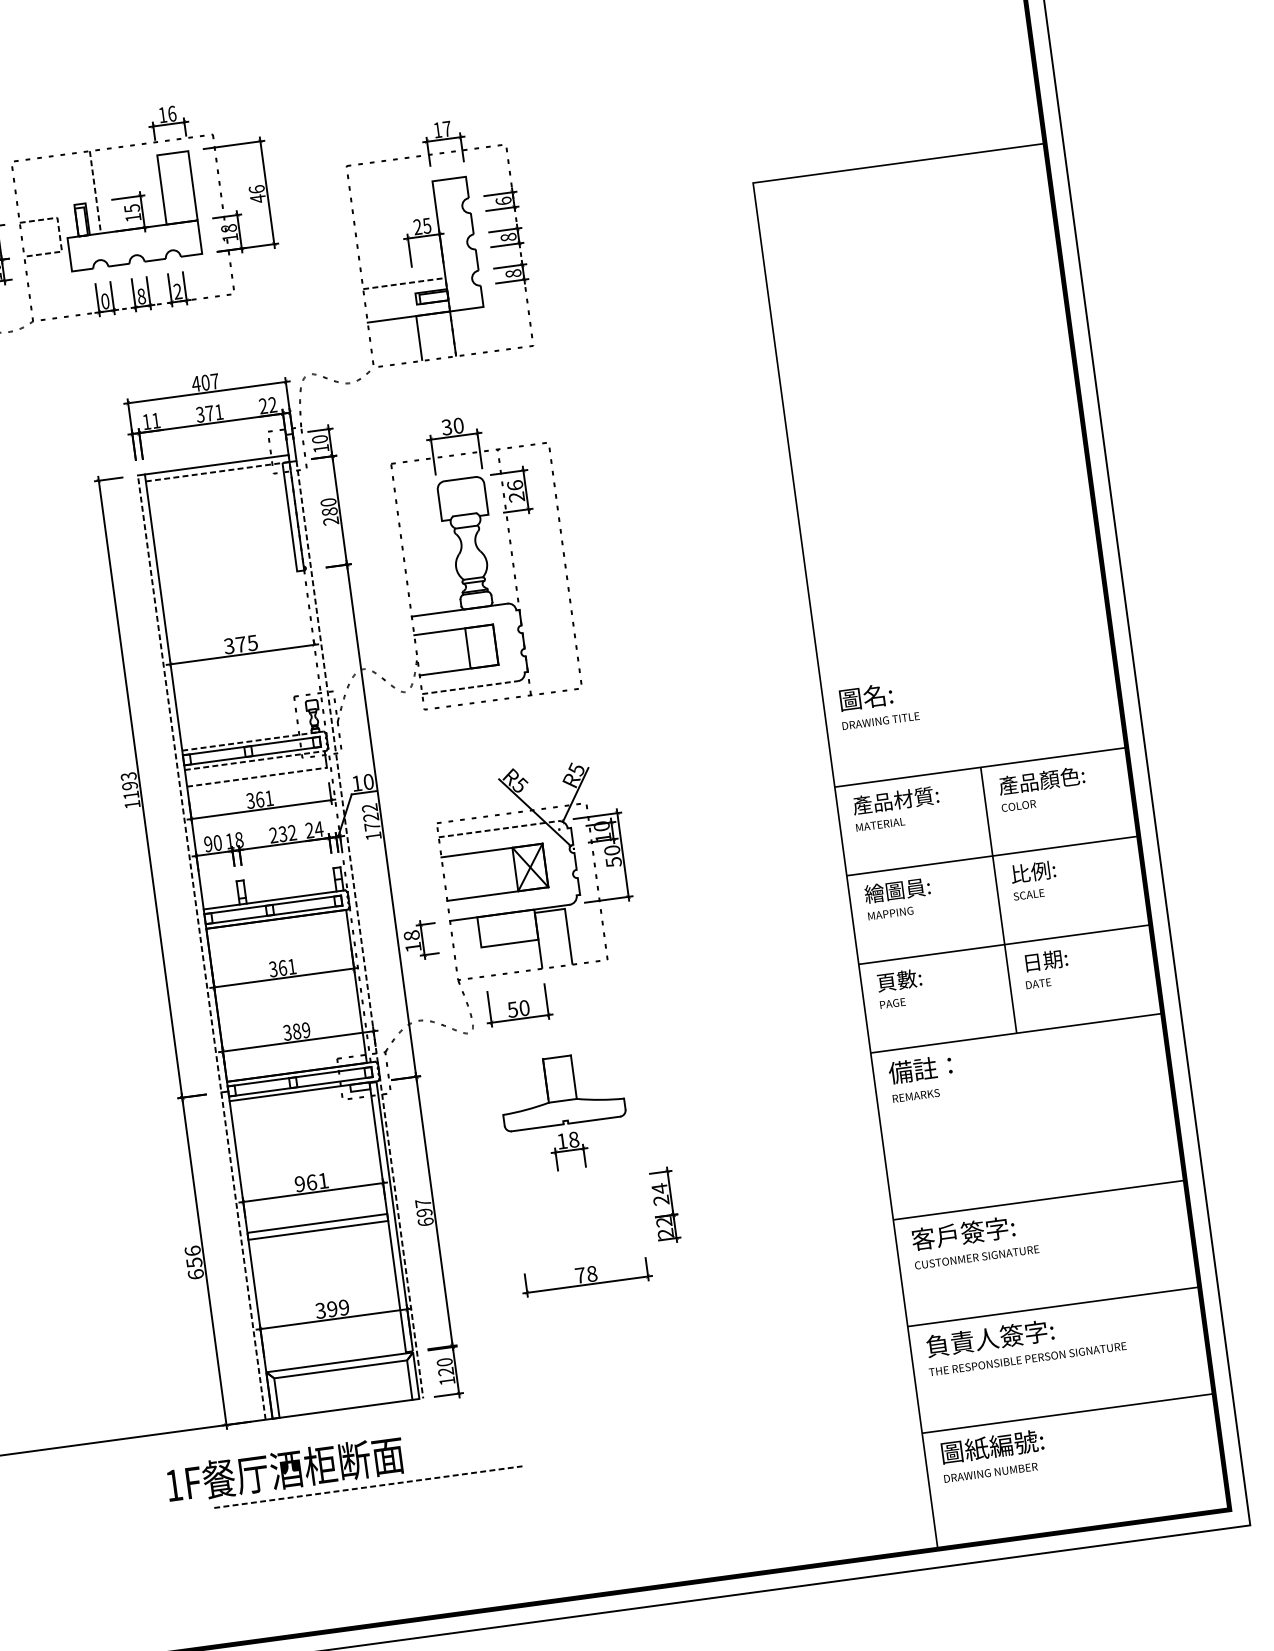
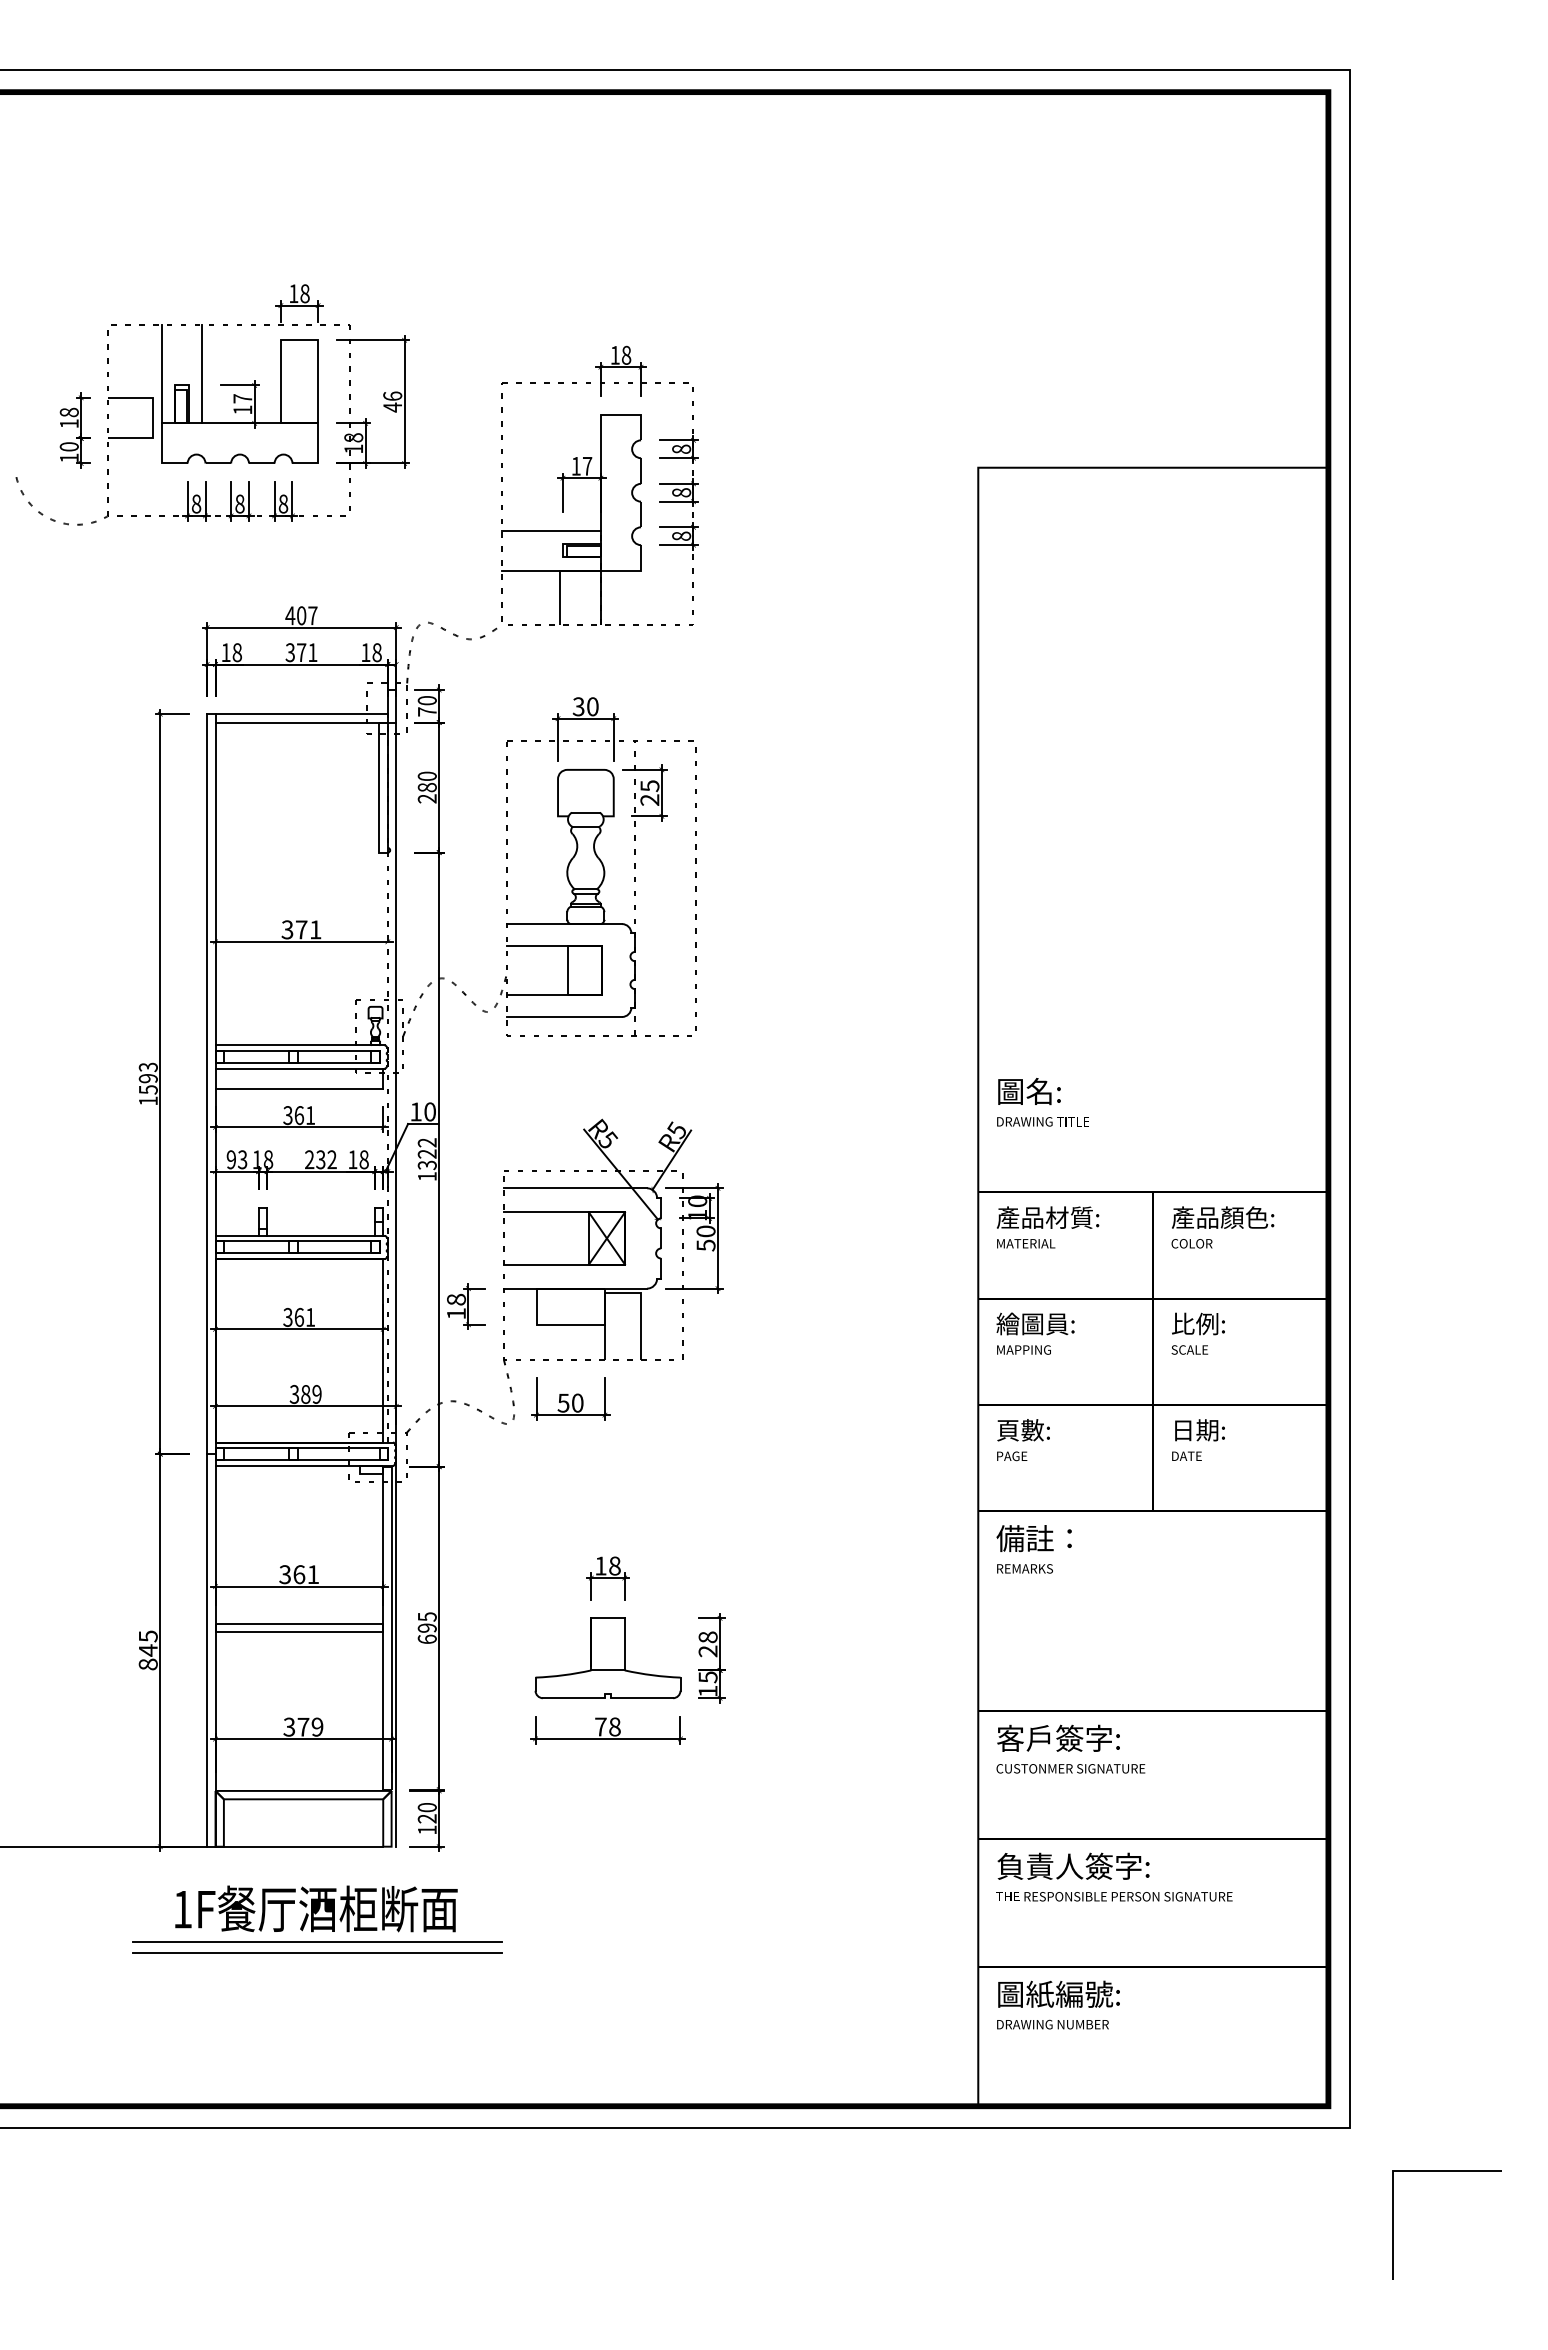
text: (171, 113) -> (304, 293), 16 -> 18
text: (447, 128) -> (626, 354), 17 -> 18
line: (95, 192) -> (202, 374), dashed -> solid
line: (62, 196) -> (162, 373), added
text: (503, 200) -> (681, 448), 6 -> 8
text: (131, 208) -> (242, 398), 15 -> 17
text: (422, 225) -> (581, 465), 25 -> 17
line: (59, 234) -> (153, 418), dashed -> solid
line: (405, 283) -> (552, 530), dashed -> solid
text: (177, 291) -> (283, 503), 2 -> 8
text: (105, 301) -> (196, 504), 0 -> 8
text: (268, 405) -> (371, 652), 22 -> 18
text: (156, 420) -> (237, 652), 11 -> 18
text: (321, 448) -> (427, 711), 10 -> 70
line: (218, 471) -> (302, 722), dashed -> solid
text: (514, 485) -> (649, 786), 26 -> 25
text: (252, 642) -> (315, 929), 375 -> 371
line: (470, 687) -> (565, 1016), dashed -> solid
line: (253, 741) -> (300, 1045), dashed -> solid
line: (255, 760) -> (300, 1068), dashed -> solid
line: (257, 777) -> (299, 1088), dashed -> solid
text: (131, 794) -> (148, 1089), 1193 -> 1593
text: (371, 827) -> (426, 1165), 1722 -> 1322
text: (314, 829) -> (358, 1159), 24 -> 18
line: (498, 829) -> (575, 1188), dashed -> solid
text: (217, 842) -> (242, 1159), 90 -> 93
line: (360, 930) -> (396, 1285), dashed -> solid
line: (201, 946) -> (207, 1279), dashed -> solid
part: (561, 1090) -> (607, 1658), moved
text: (299, 1184) -> (284, 1574), 961 -> 361
text: (659, 1188) -> (707, 1637), 24 -> 28
text: (423, 1202) -> (427, 1616), 697 -> 695
text: (664, 1227) -> (707, 1683), 22 -> 15
text: (193, 1262) -> (147, 1650), 656 -> 845
text: (332, 1308) -> (303, 1726), 399 -> 379
text: (285, 1469) -> (316, 1908), moved
line: (368, 1487) -> (317, 1942), dashed -> solid
line: (369, 1496) -> (317, 1953), added

